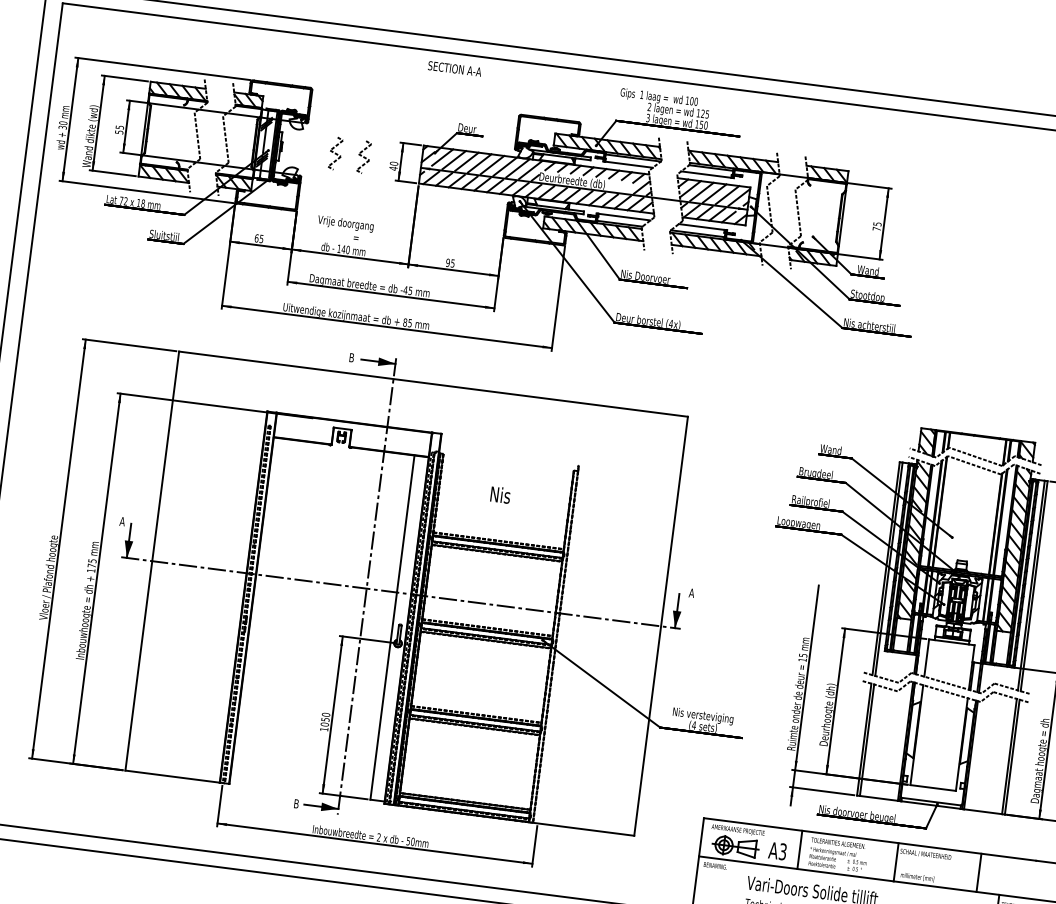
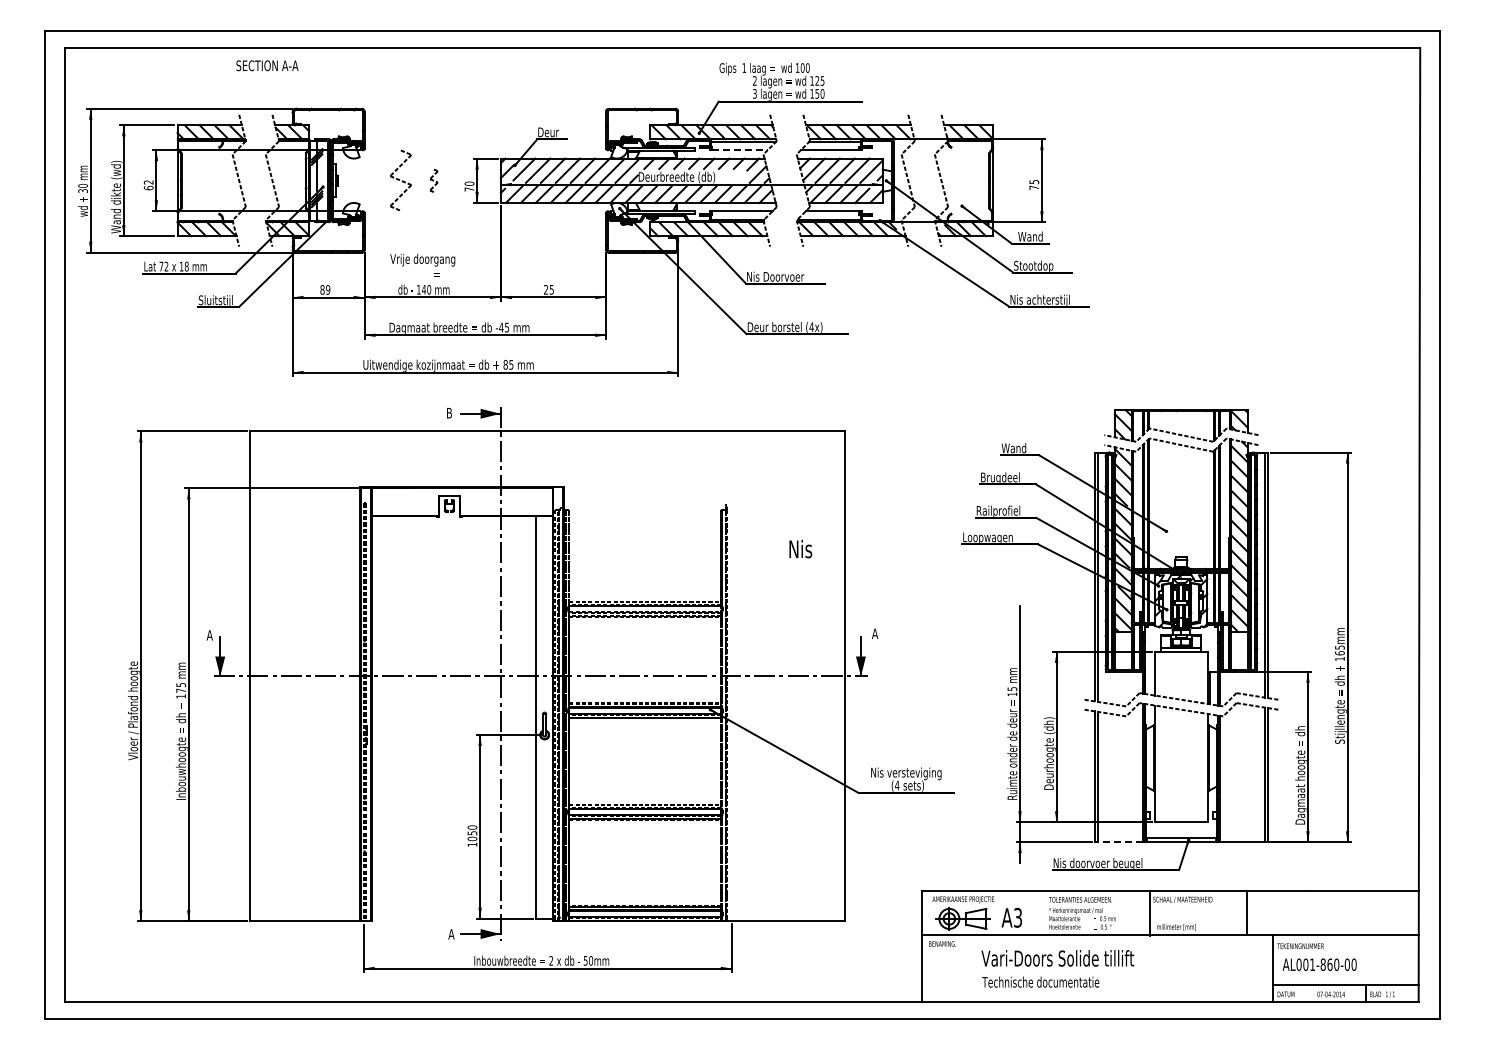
text: (454, 68) -> (267, 65), moved
text: (119, 130) -> (148, 185), 55 -> 62
part: (335, 153) -> (400, 180), size x1.6
part: (363, 156) -> (433, 180), size x0.6
line: (628, 164) -> (739, 150), solid -> dashed
text: (393, 168) -> (469, 189), 40 -> 70
text: (259, 238) -> (325, 289), 65 -> 89
text: (447, 262) -> (545, 289), 95 -> 25
text: (500, 494) -> (800, 548), moved
line: (878, 798) -> (1120, 842), solid -> dashed
text: (296, 804) -> (451, 934), B -> A
line: (800, 849) -> (1037, 912), removed

